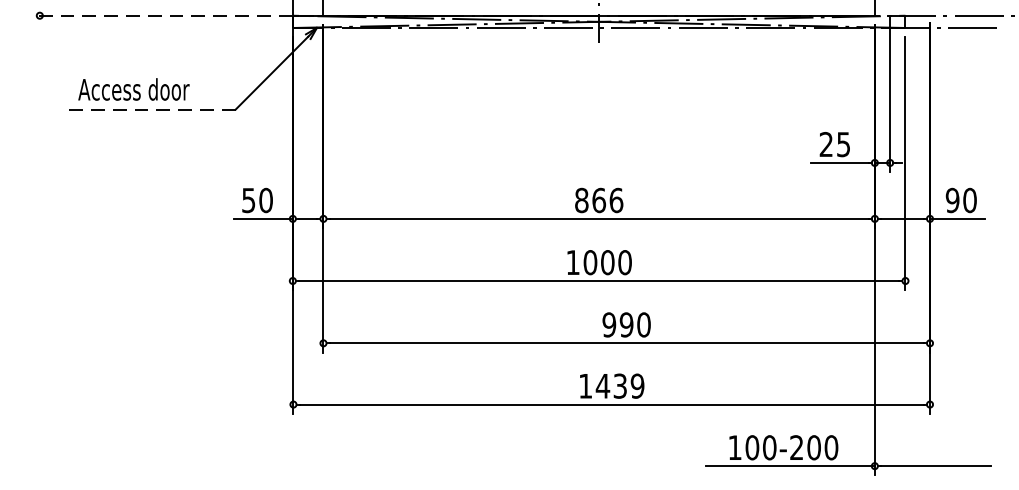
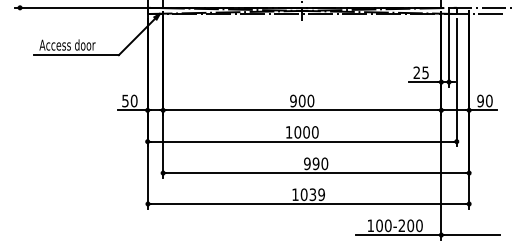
line: (171, 15) -> (86, 7), dashed -> solid
line: (151, 110) -> (76, 55), dashed -> solid
text: (599, 199) -> (302, 100), 866 -> 900
text: (601, 385) -> (303, 194), 1439 -> 1039

